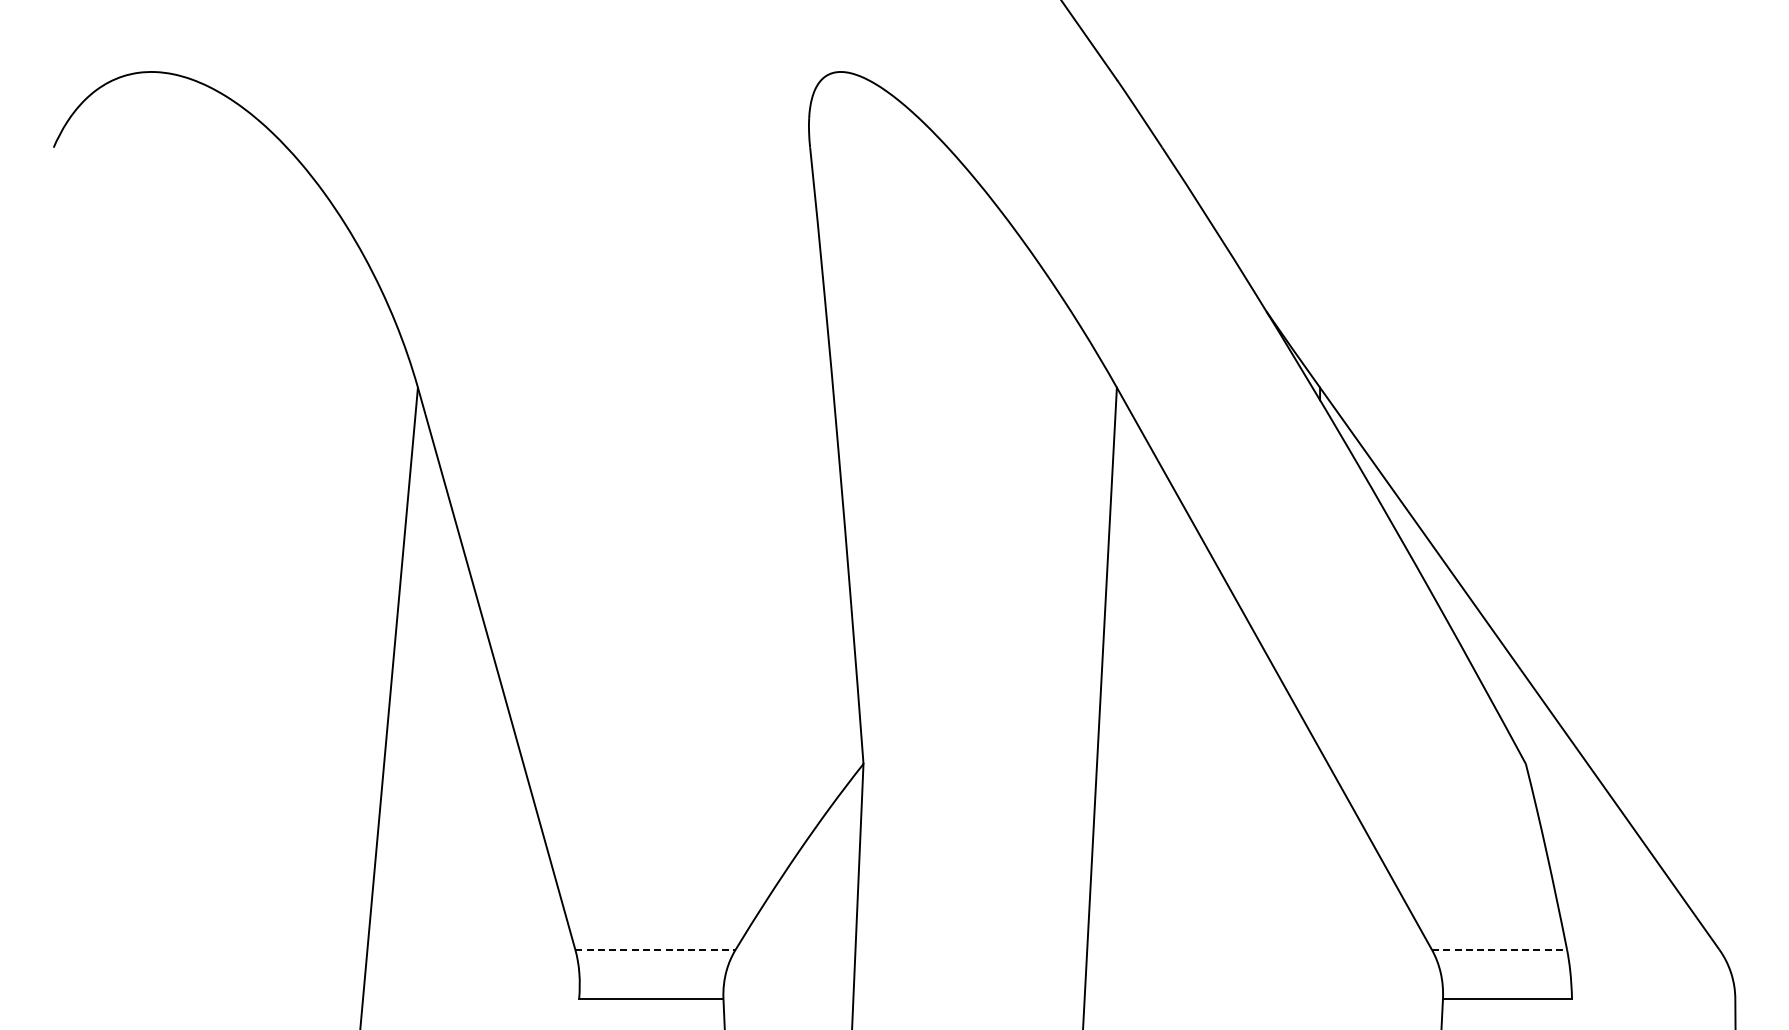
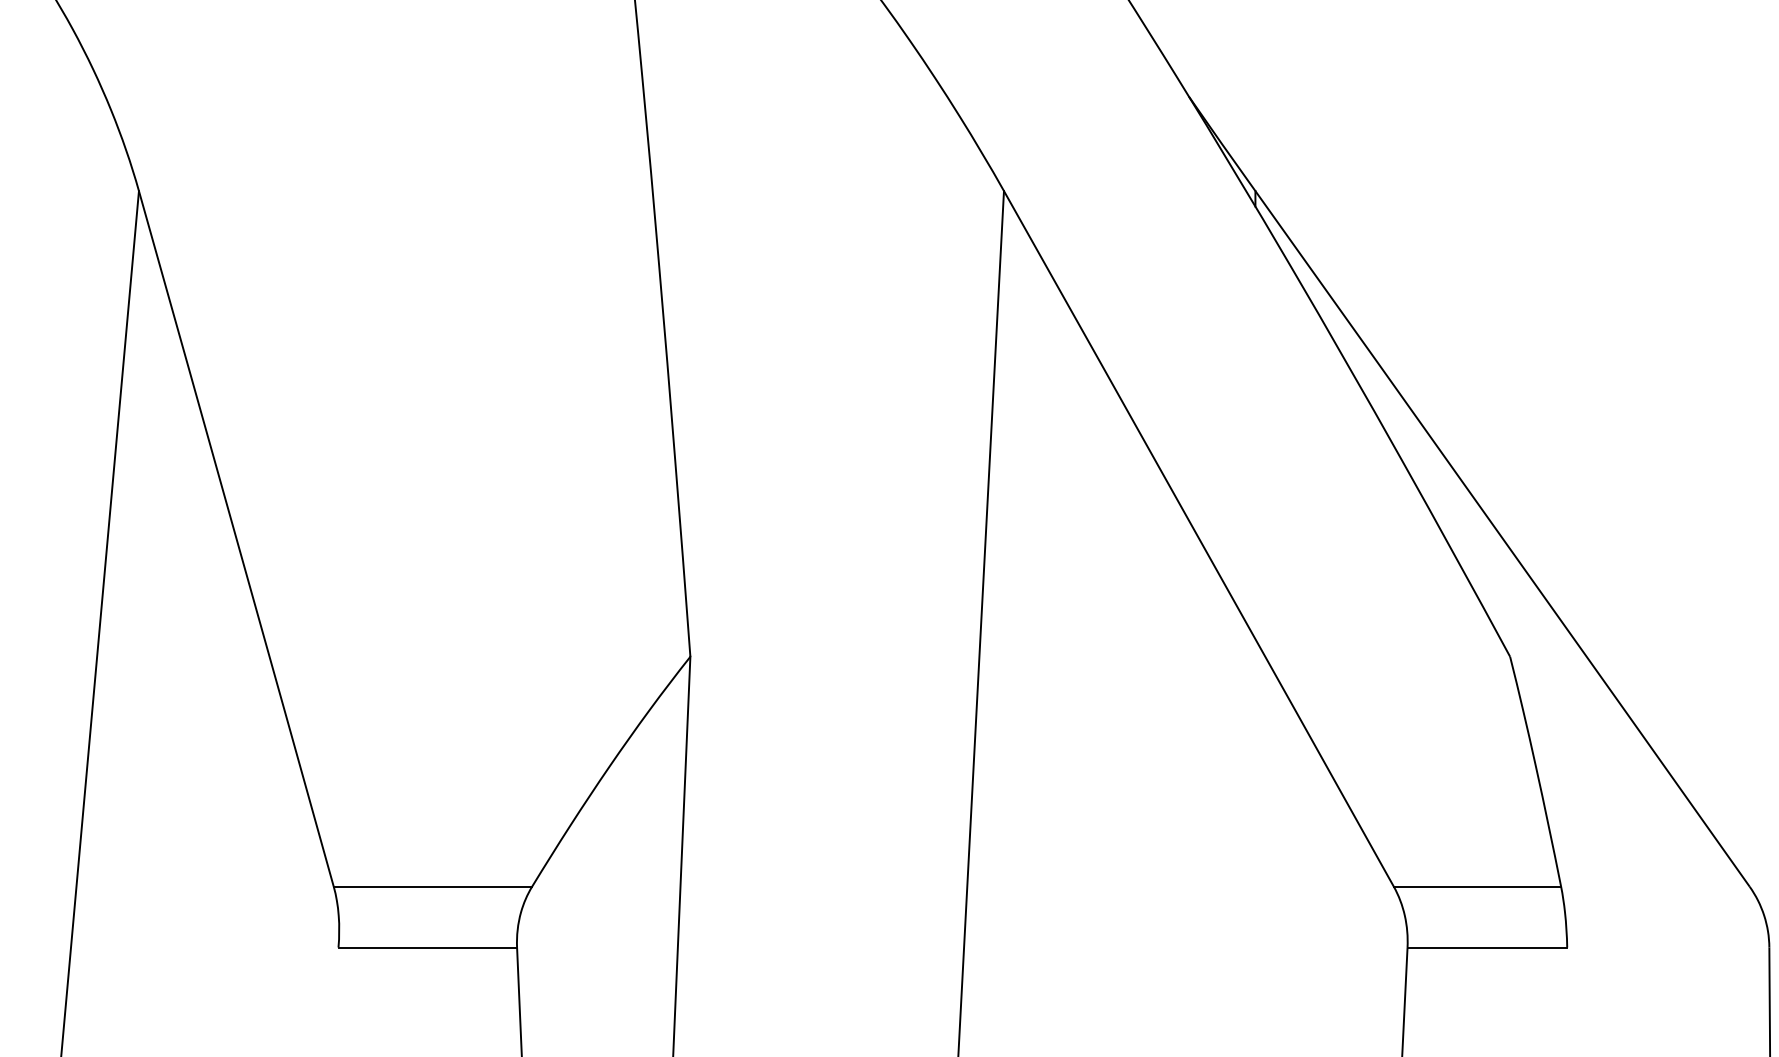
line: (655, 949) -> (432, 886), dashed -> solid
line: (1499, 949) -> (1477, 886), dashed -> solid

